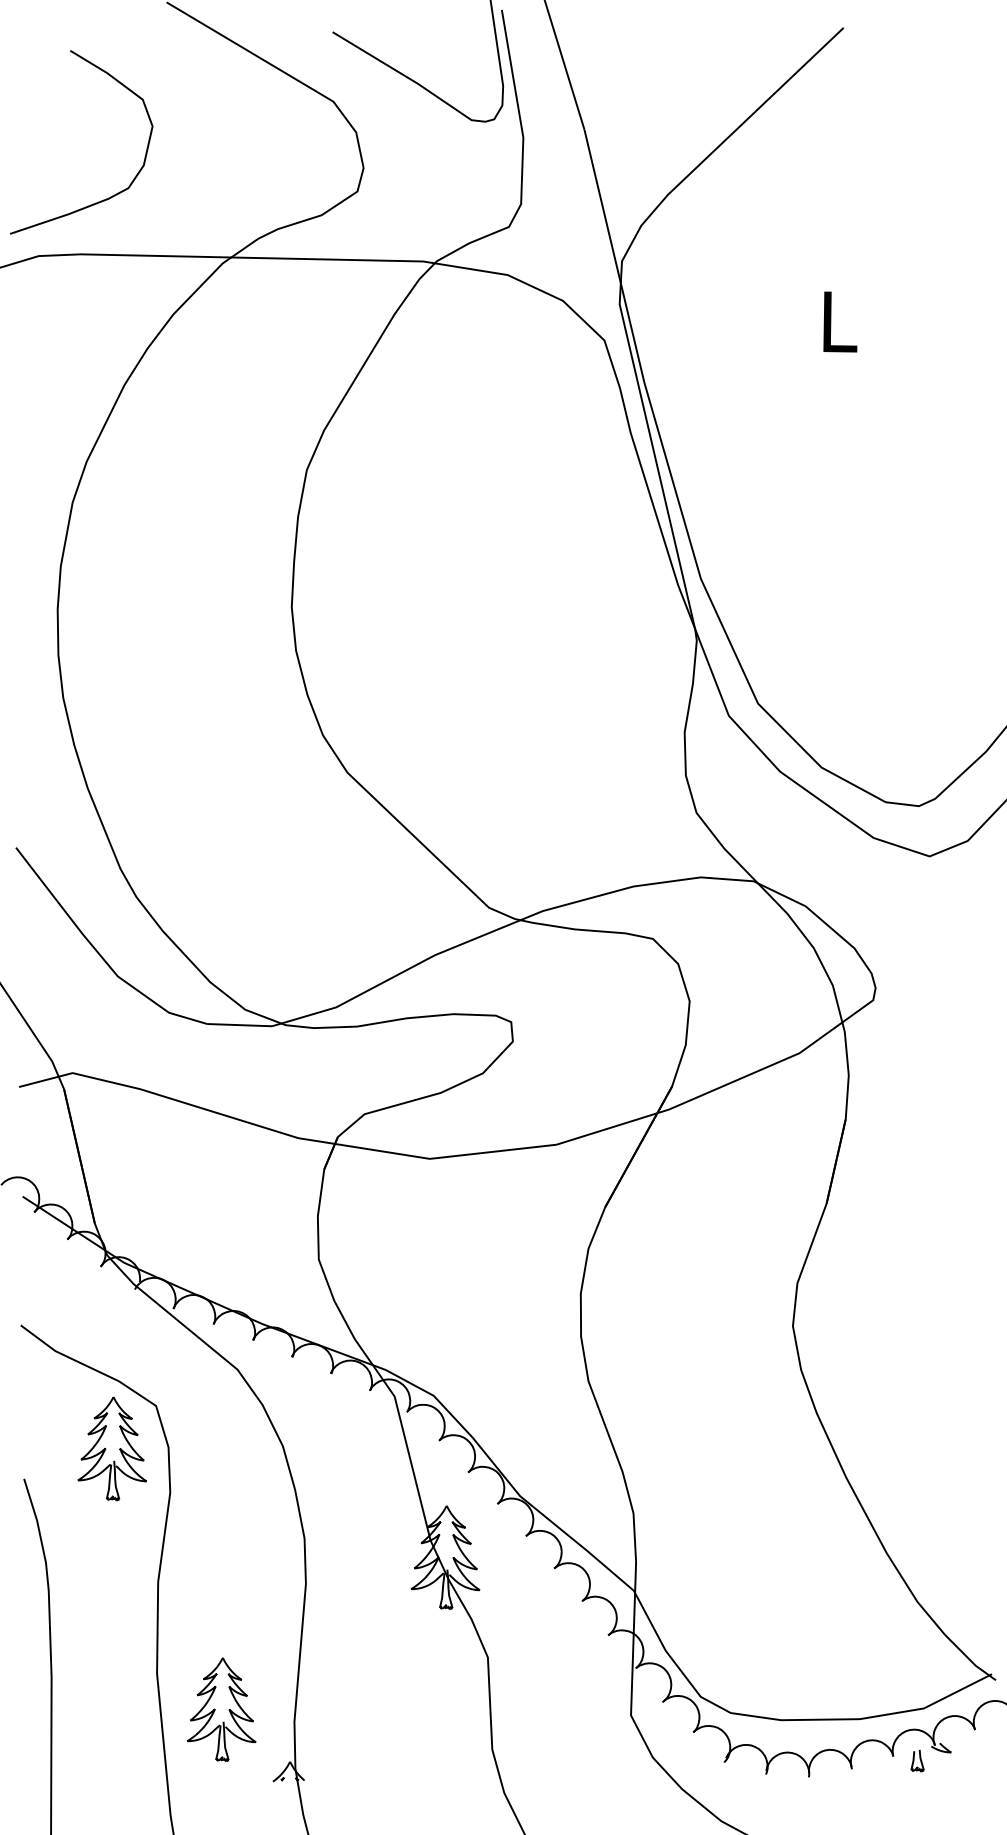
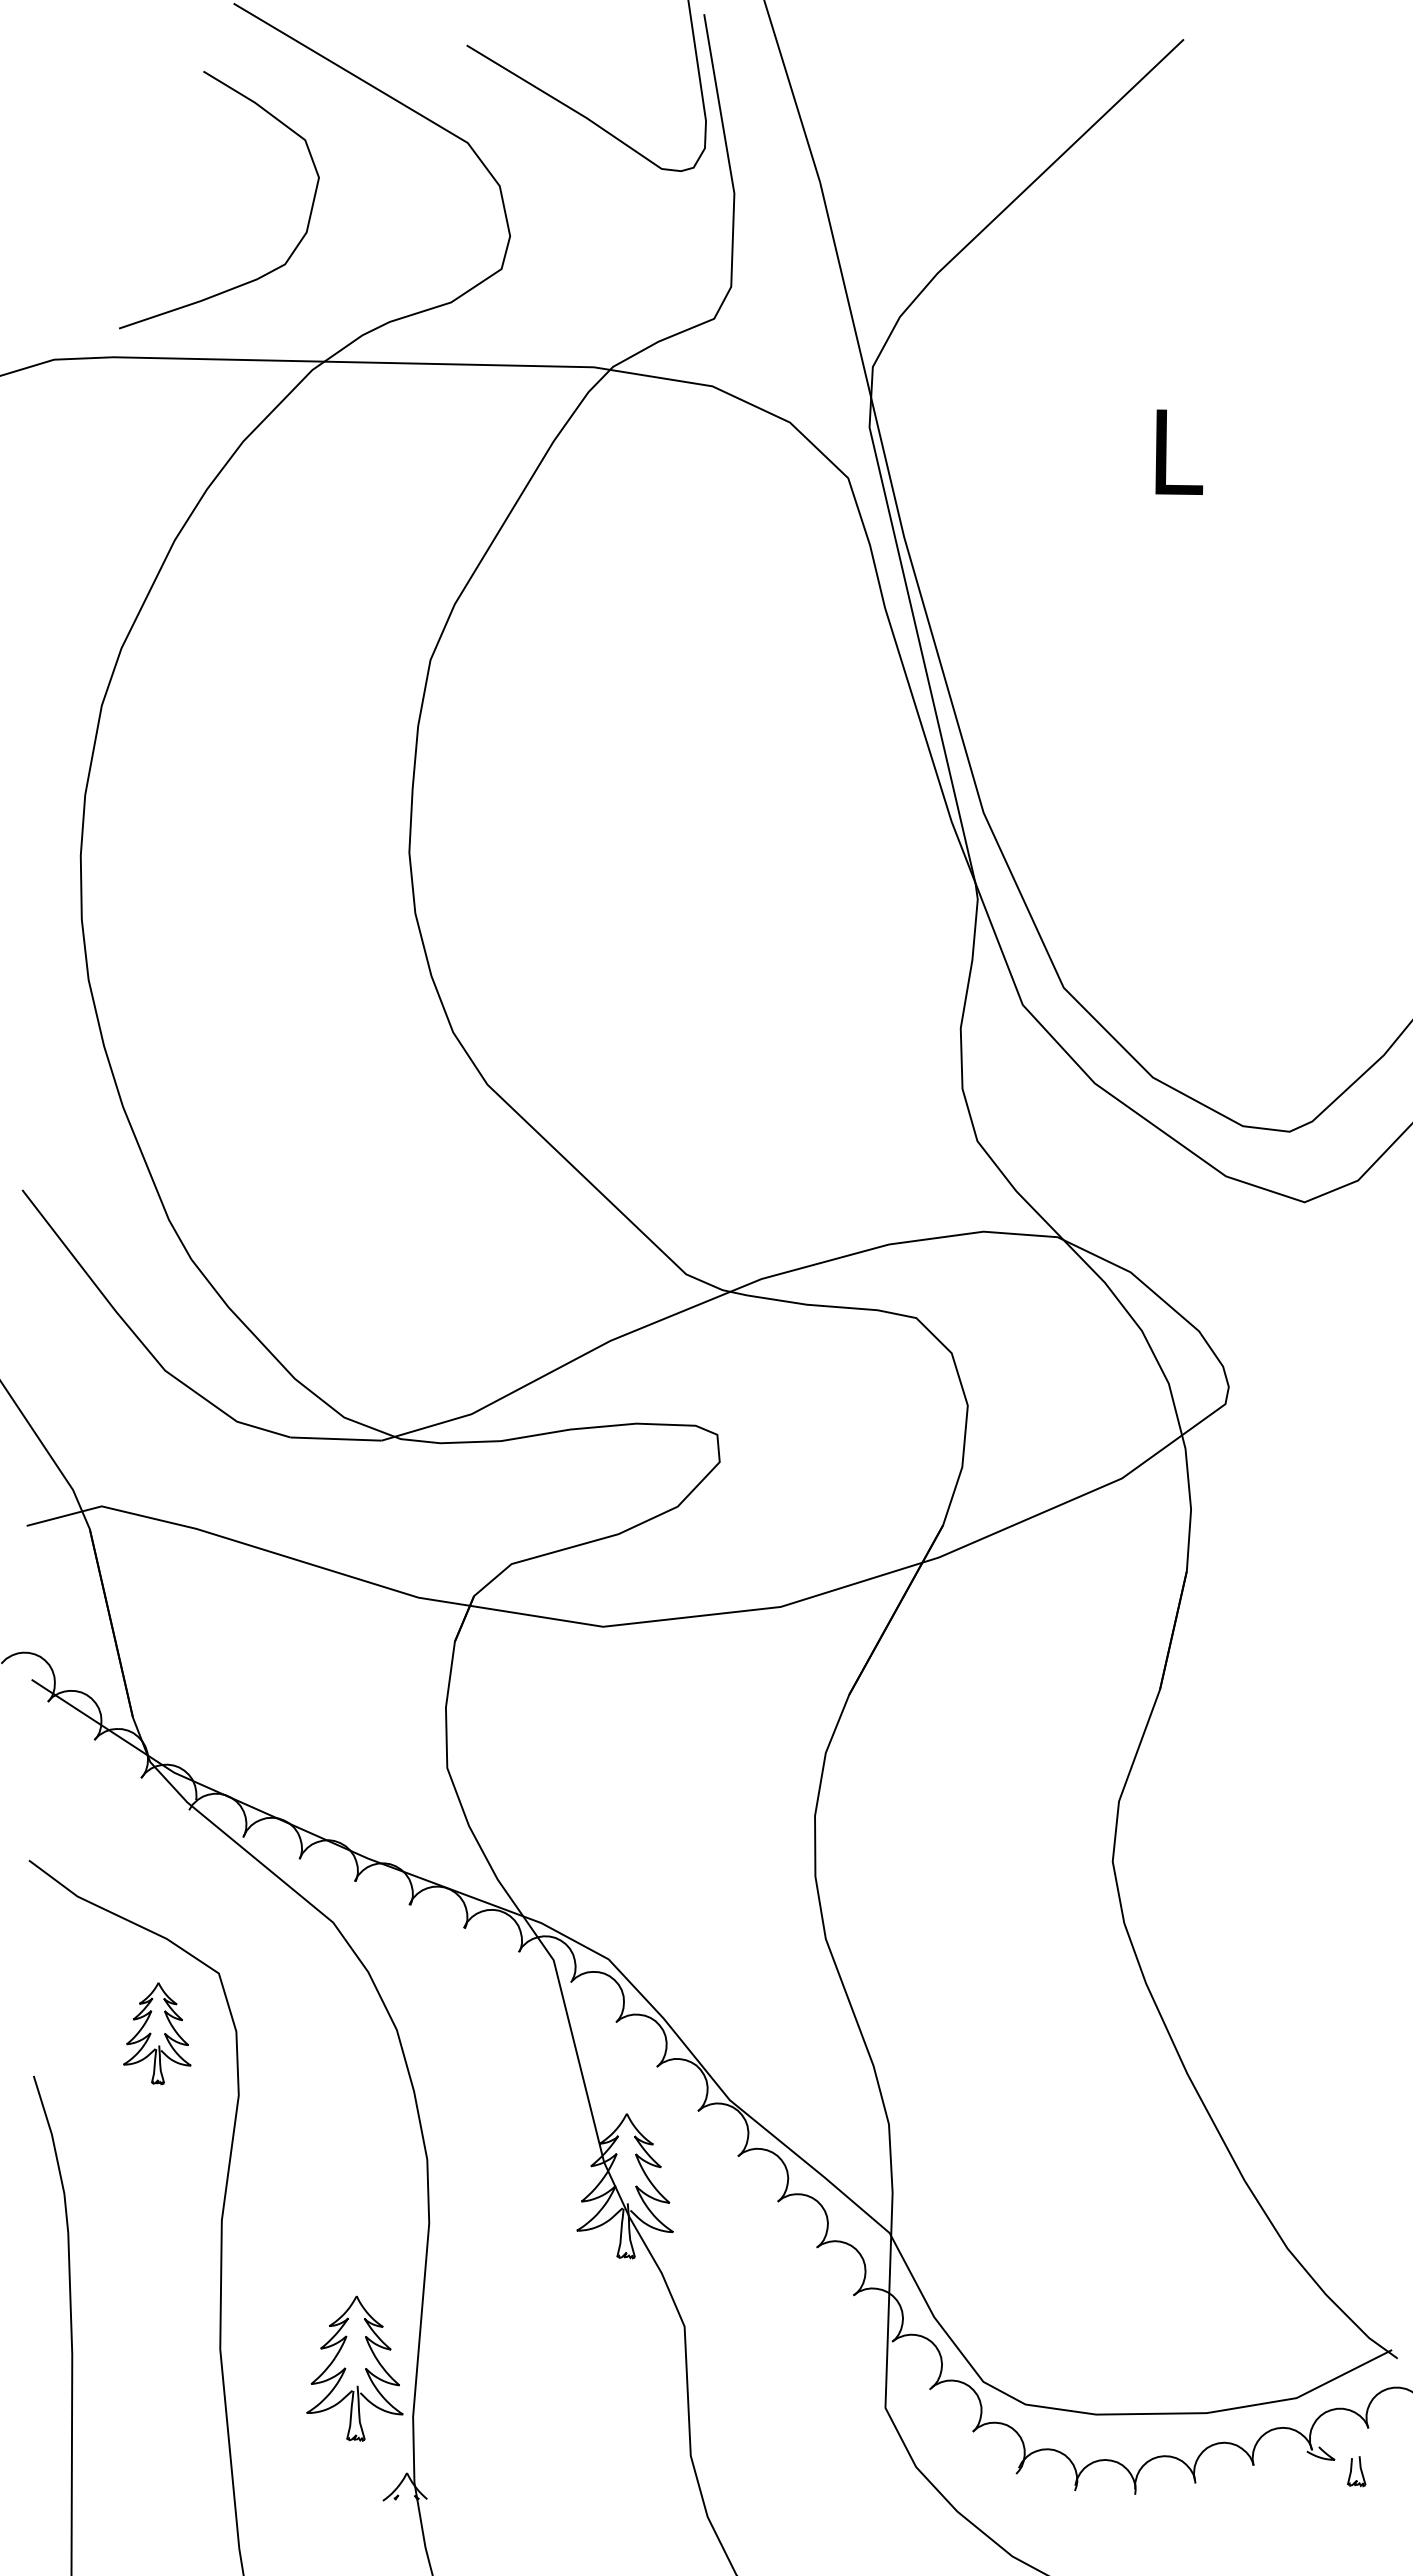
curve: (103, 199) -> (250, 280), moved
part: (111, 1448) -> (156, 2033), size x0.7
part: (221, 1709) -> (354, 2368), moved
part: (917, 1760) -> (1356, 2471), moved

